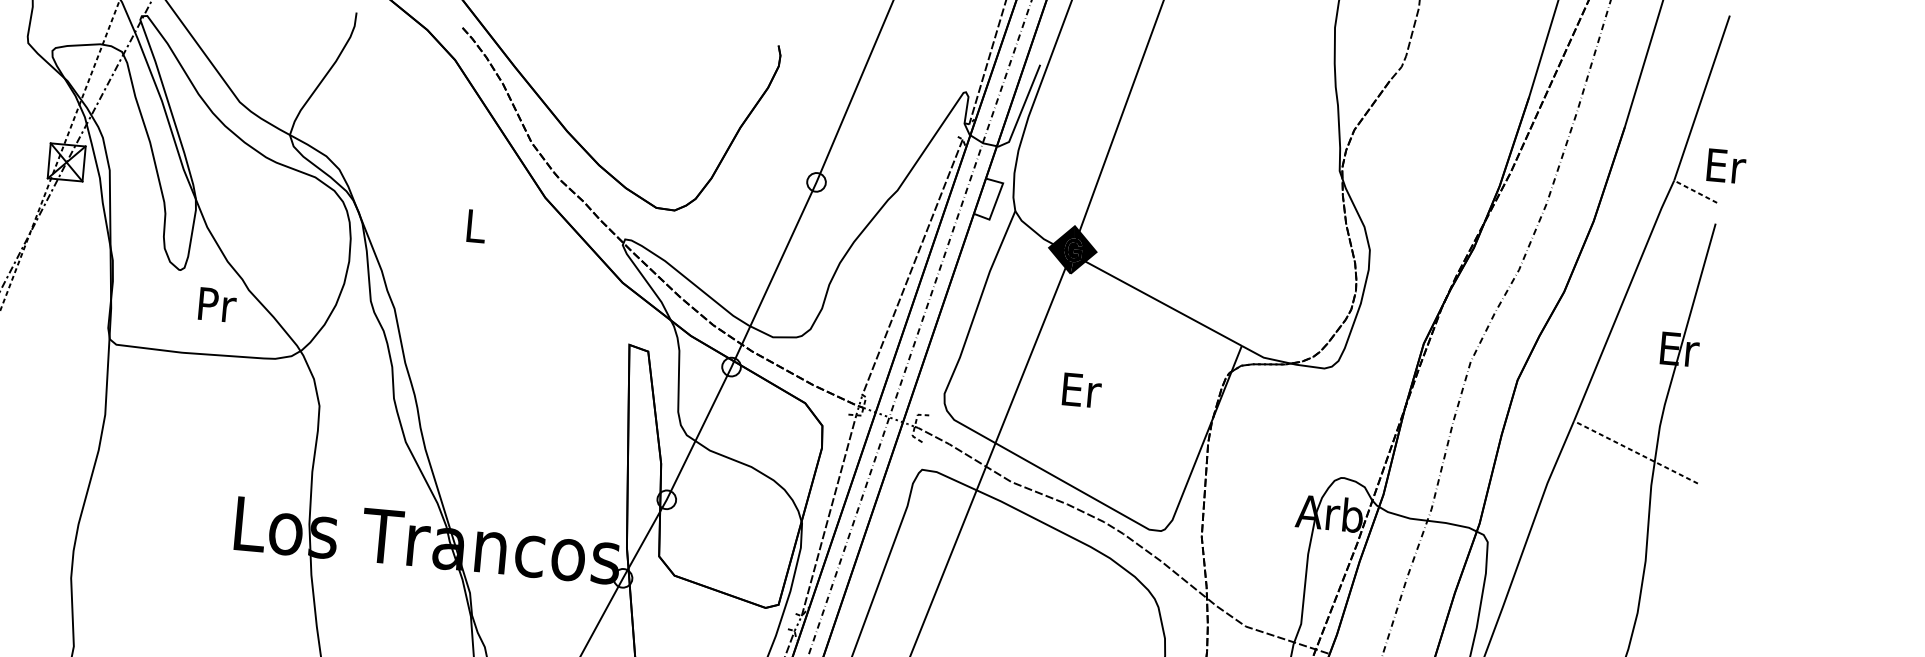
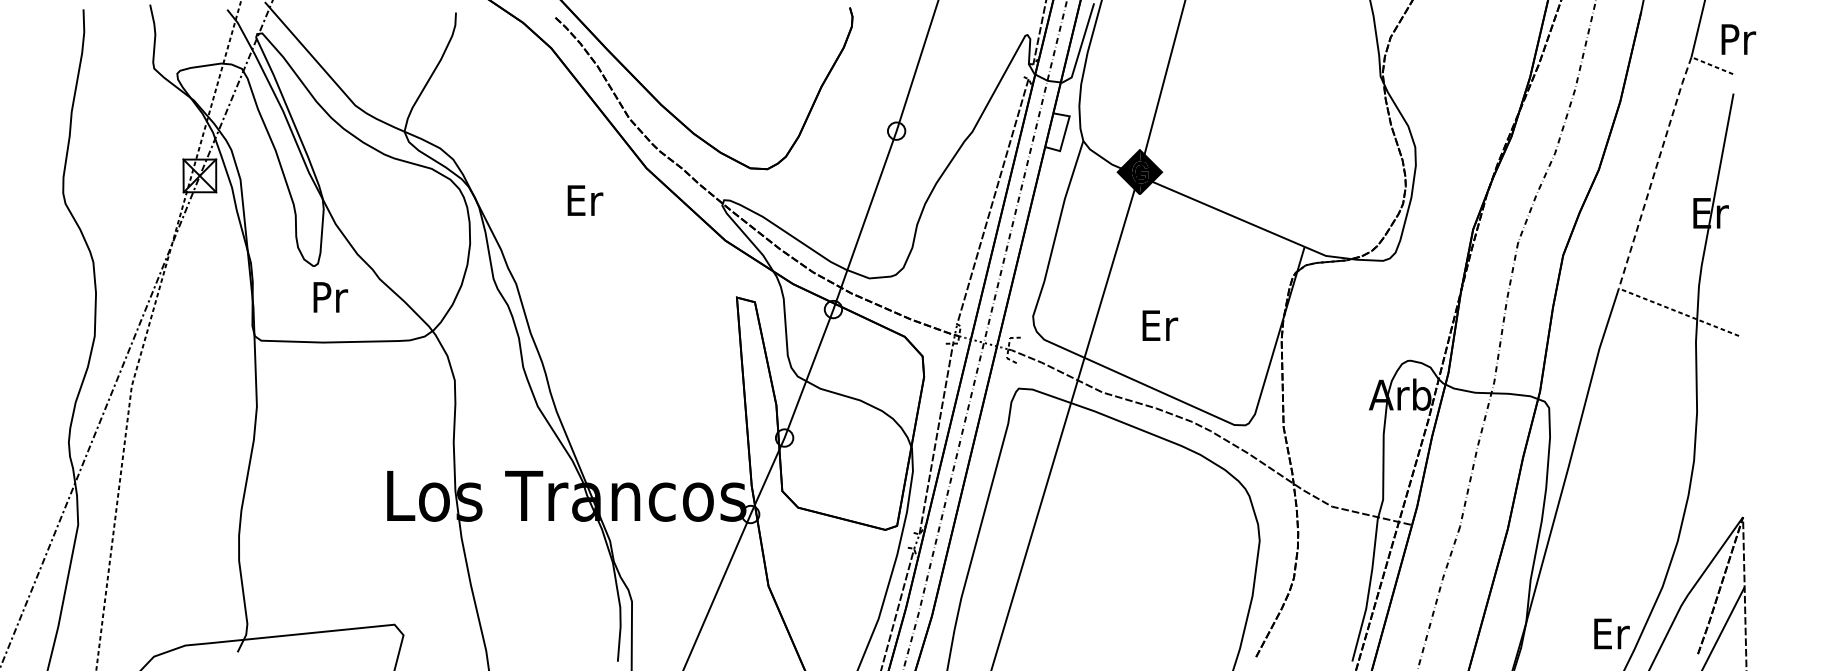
text: (1726, 166) -> (1738, 39), Er -> Pr
text: (476, 226) -> (585, 200), L -> Er
line: (1623, 300) -> (1654, 172), solid -> dashed
text: (217, 305) -> (330, 297), moved
text: (1082, 390) -> (1160, 325), moved

